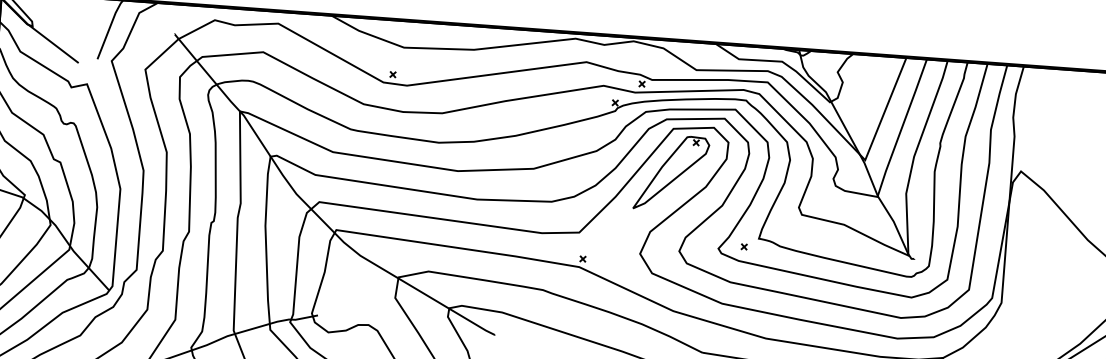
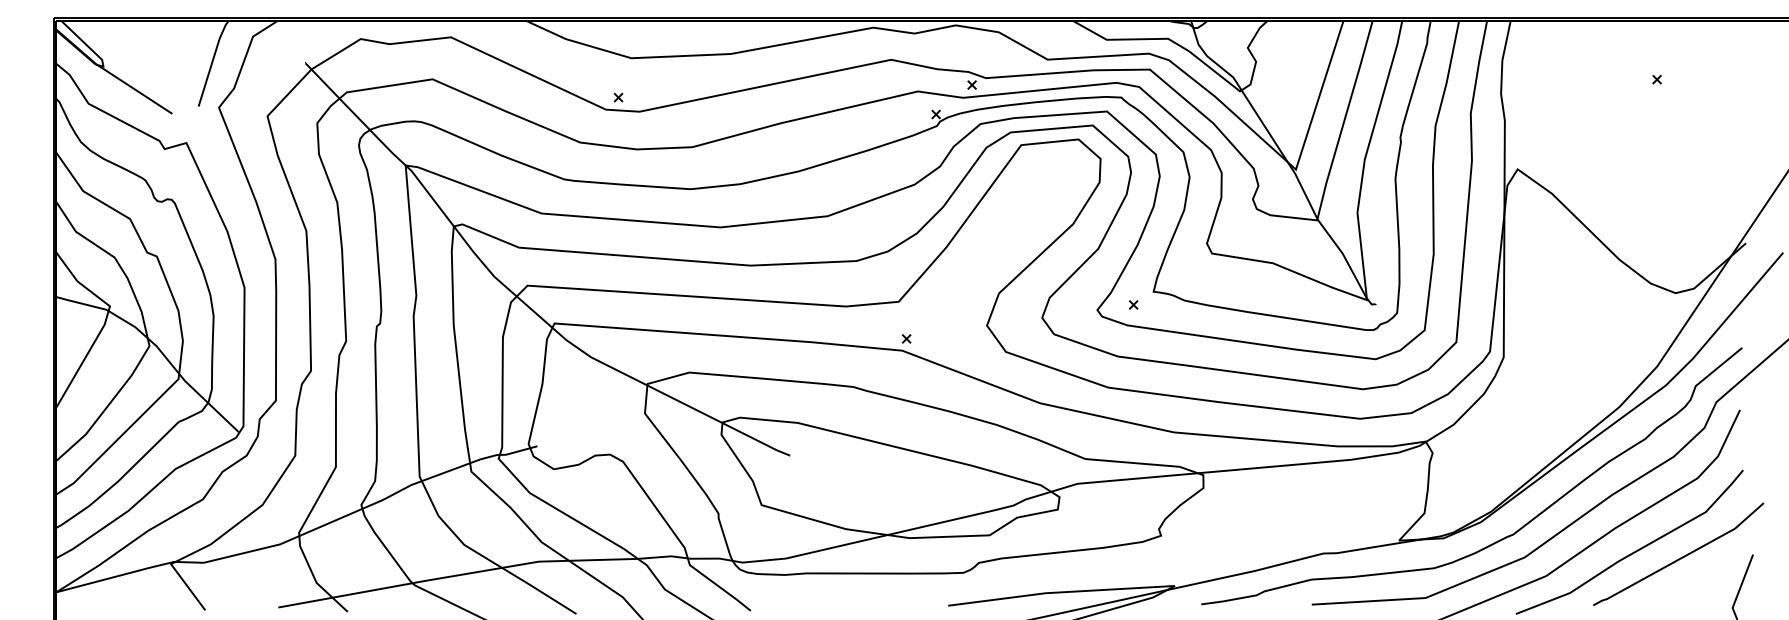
part: (671, 172) -> (1022, 207), removed

